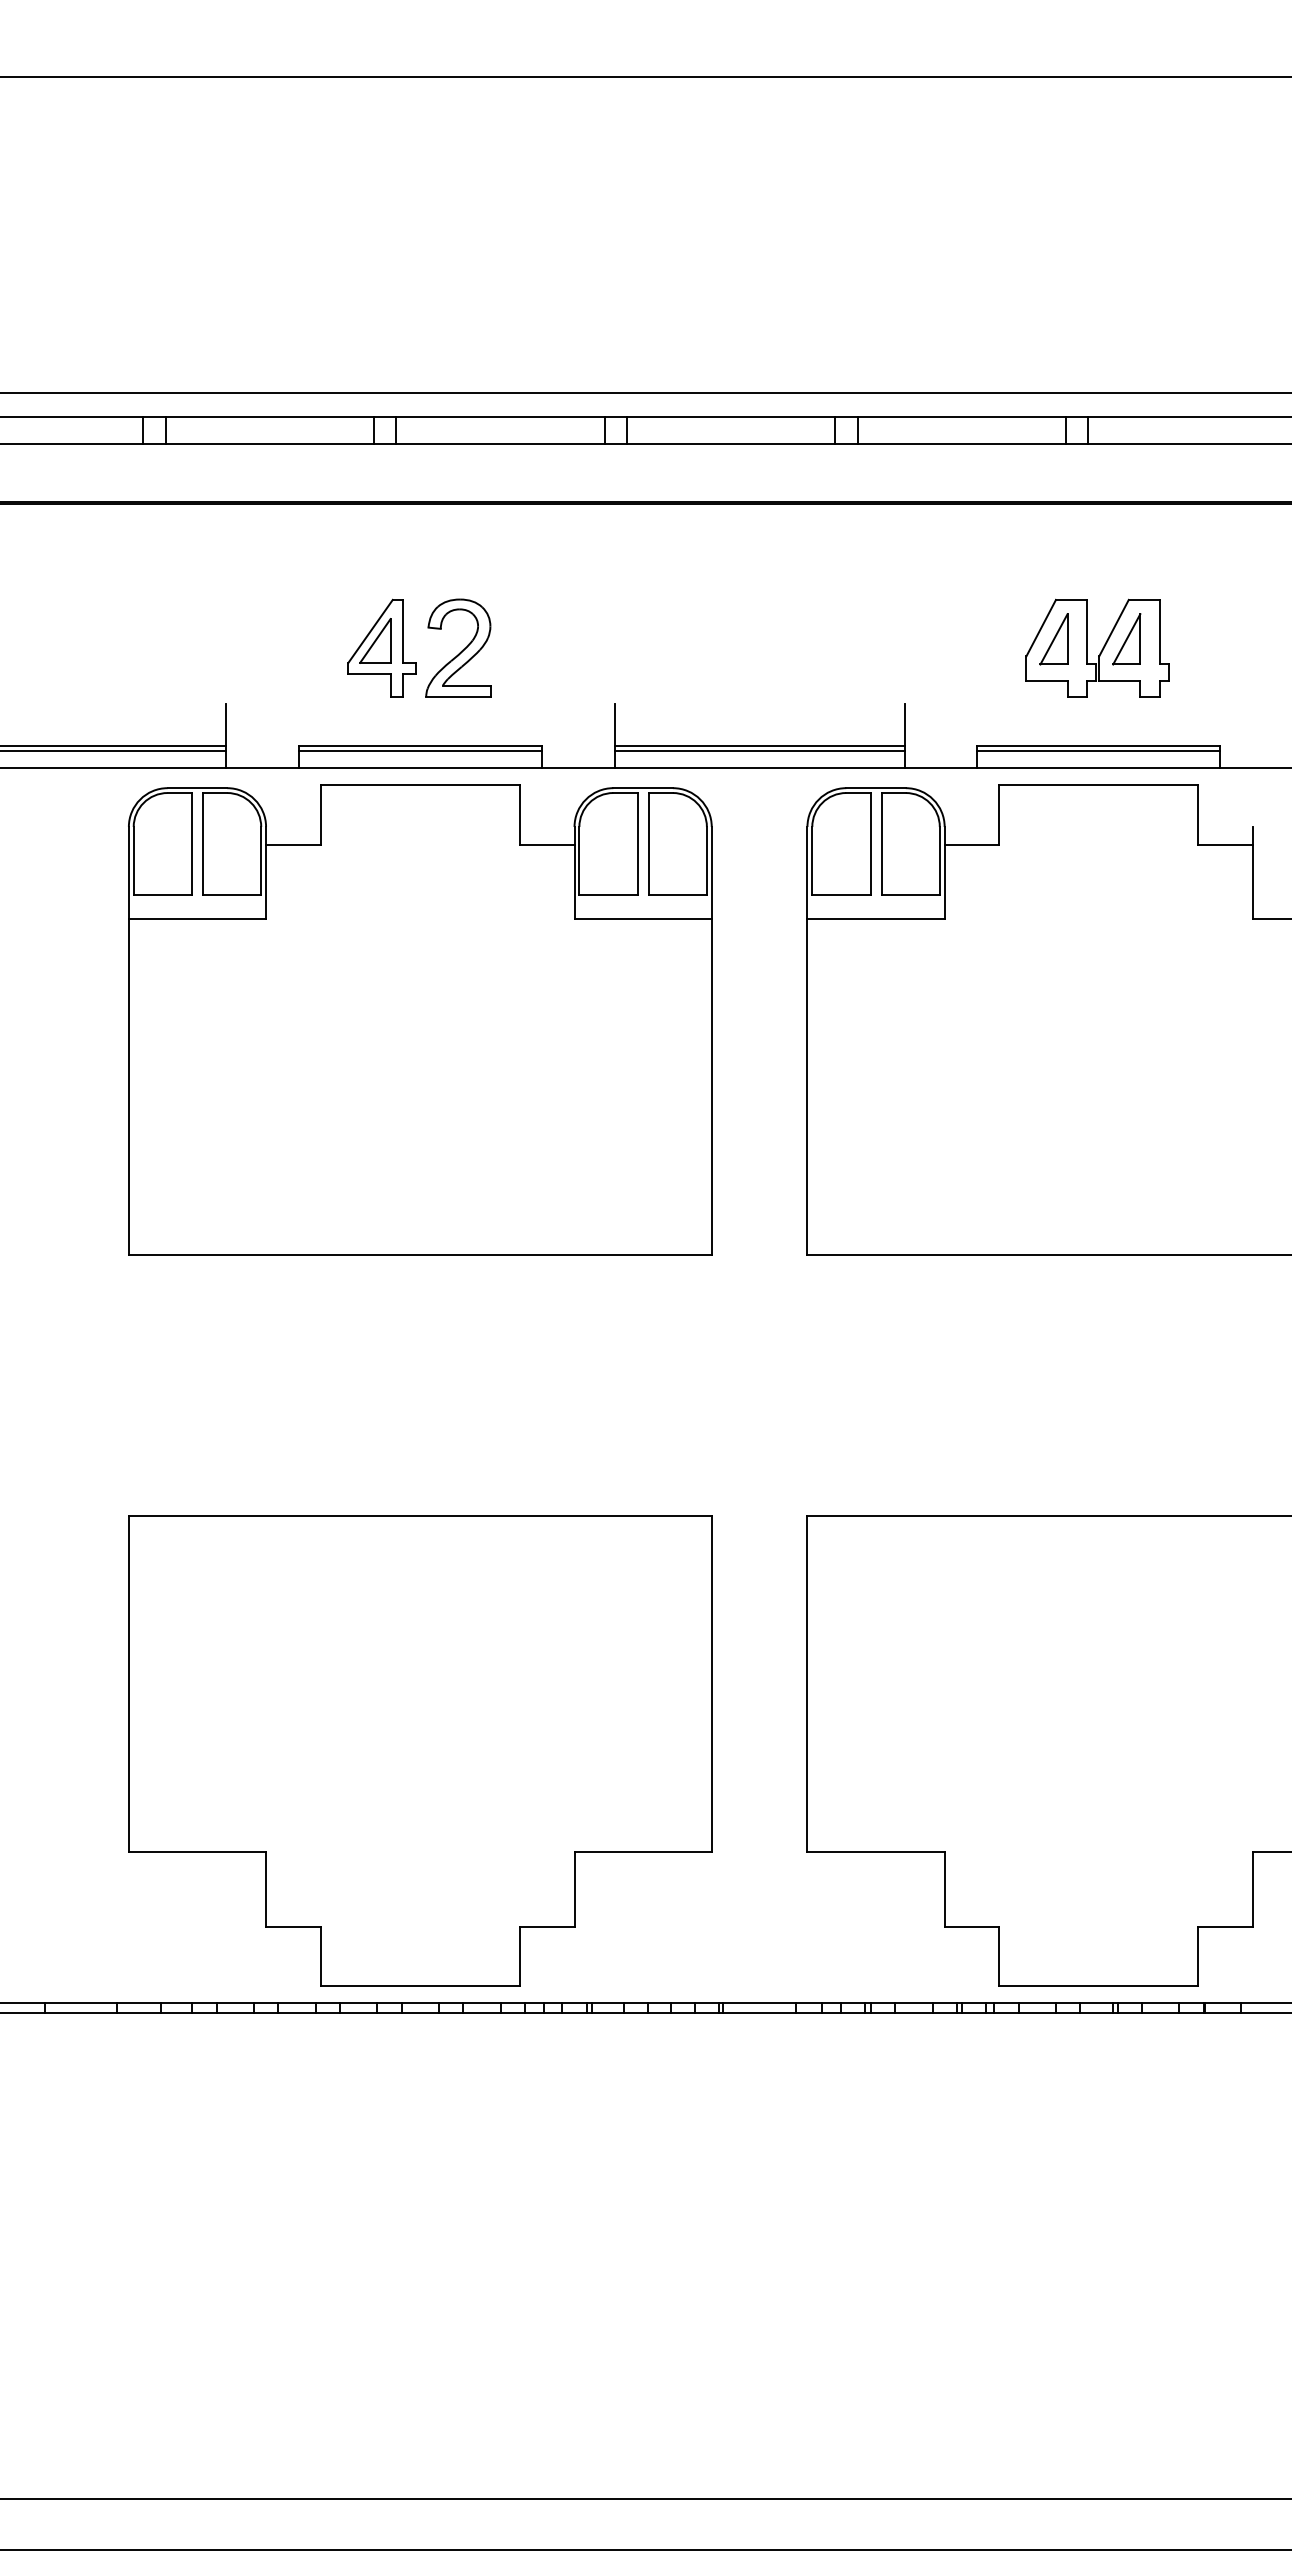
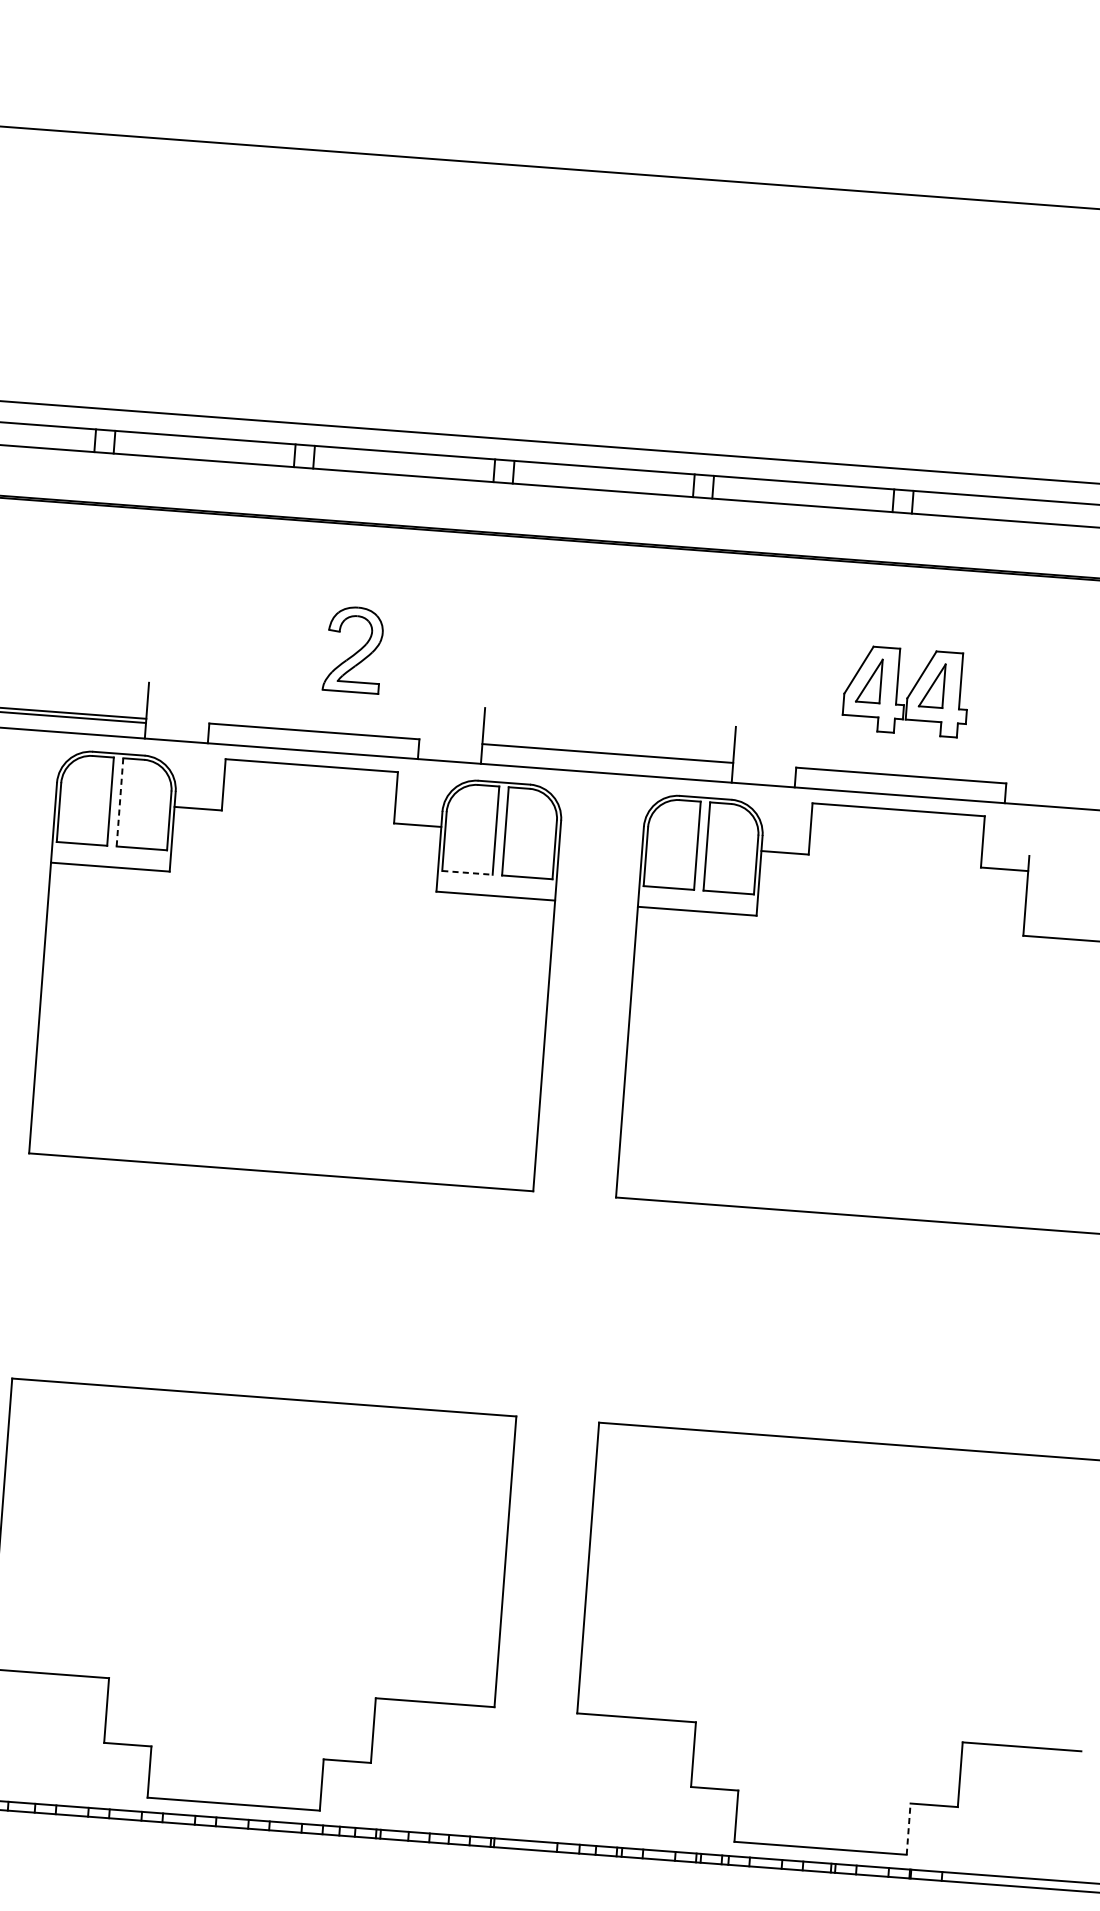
part: (381, 647) -> (287, 644), removed
line: (419, 750) -> (313, 735), removed
line: (759, 750) -> (607, 757), removed
line: (1098, 750) -> (900, 779), removed
line: (202, 844) -> (119, 802), solid -> dashed
line: (609, 895) -> (468, 873), solid -> dashed
line: (1198, 1956) -> (908, 1829), solid -> dashed

